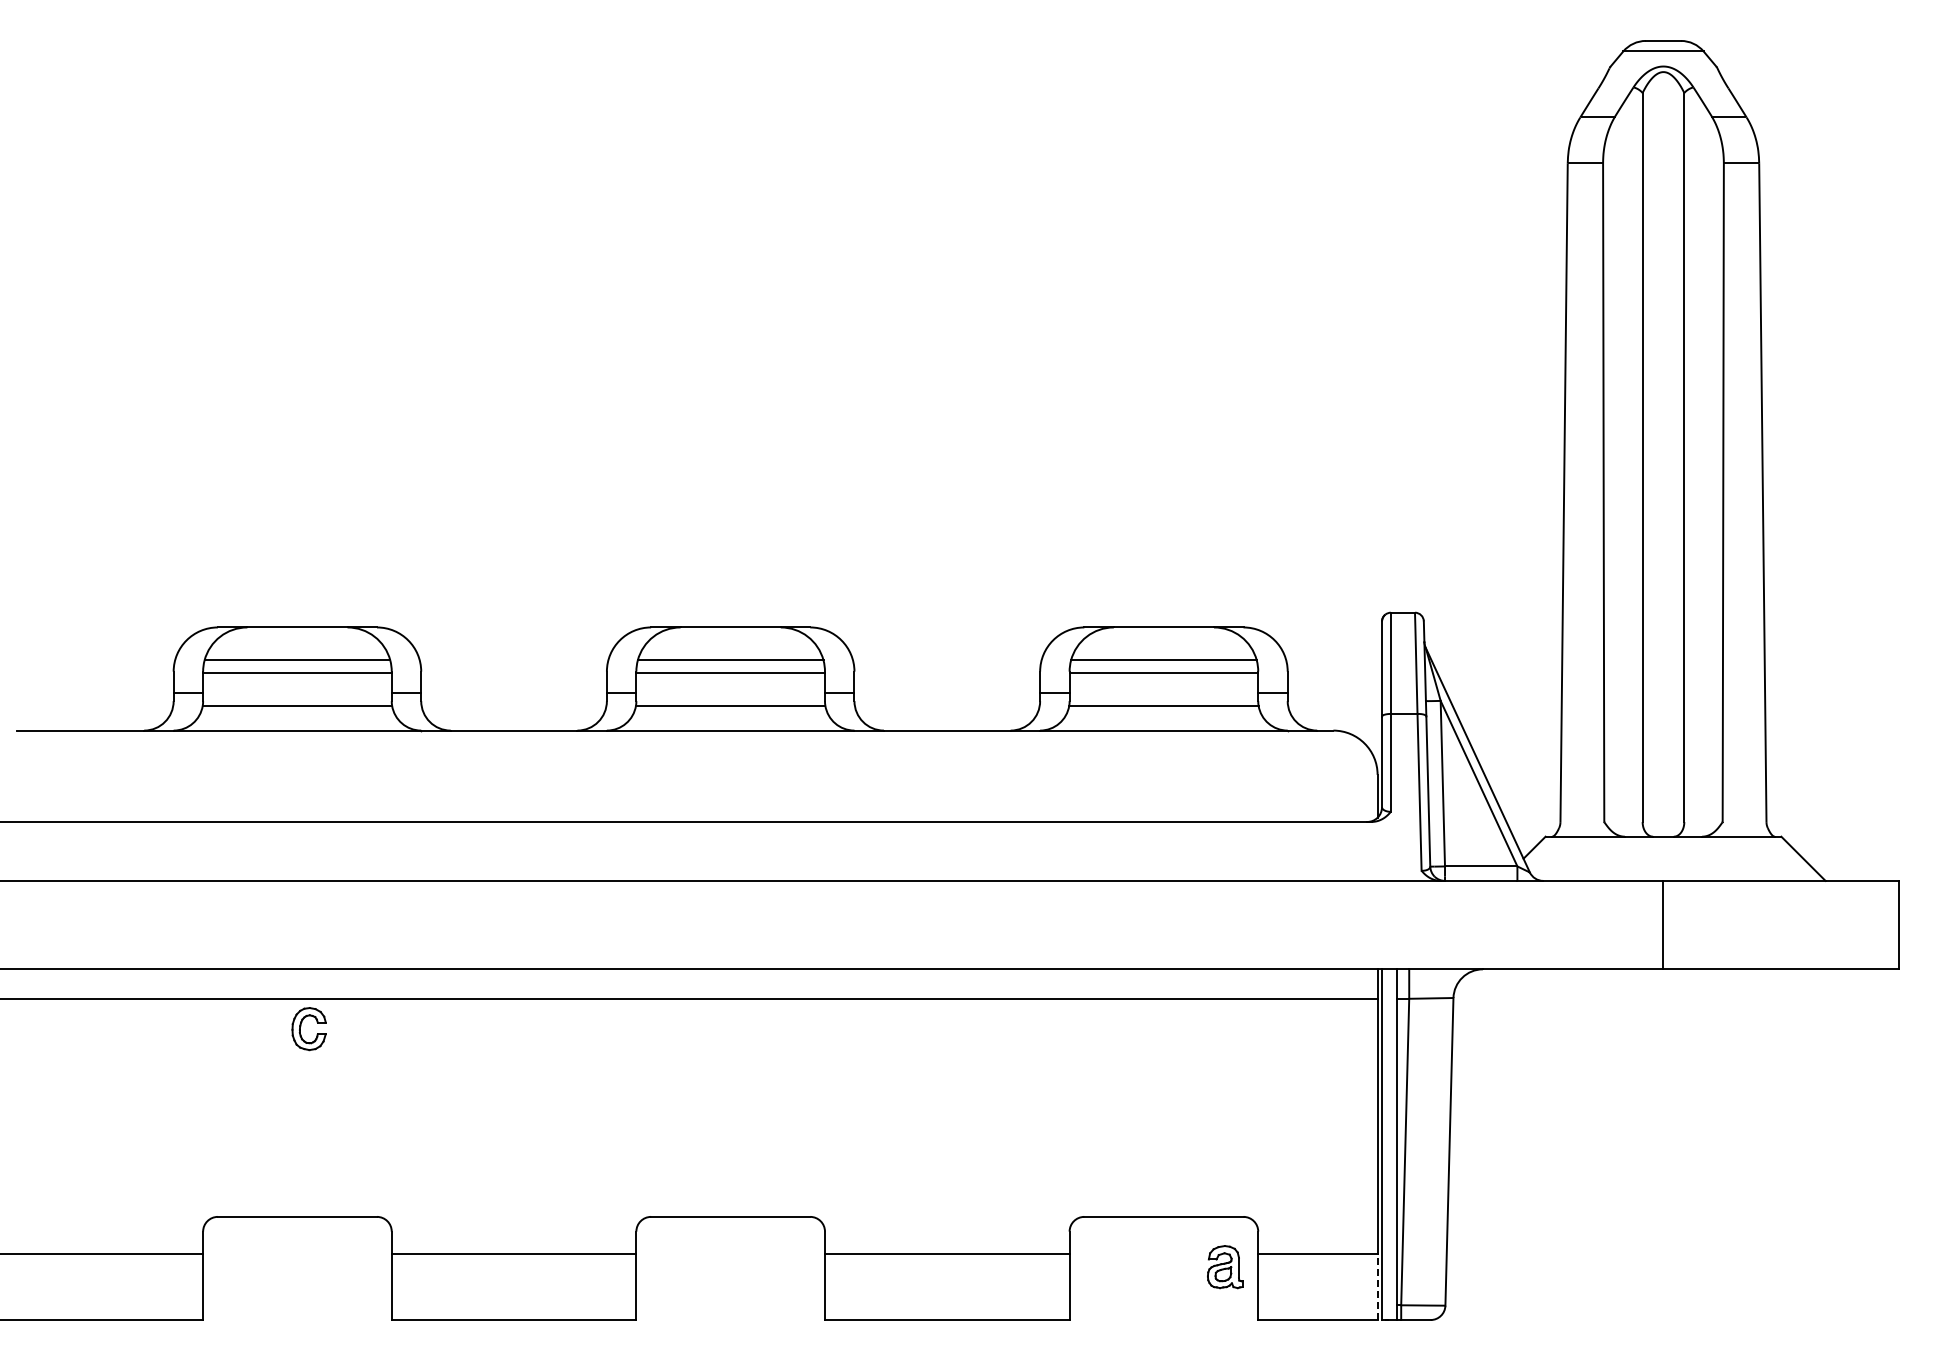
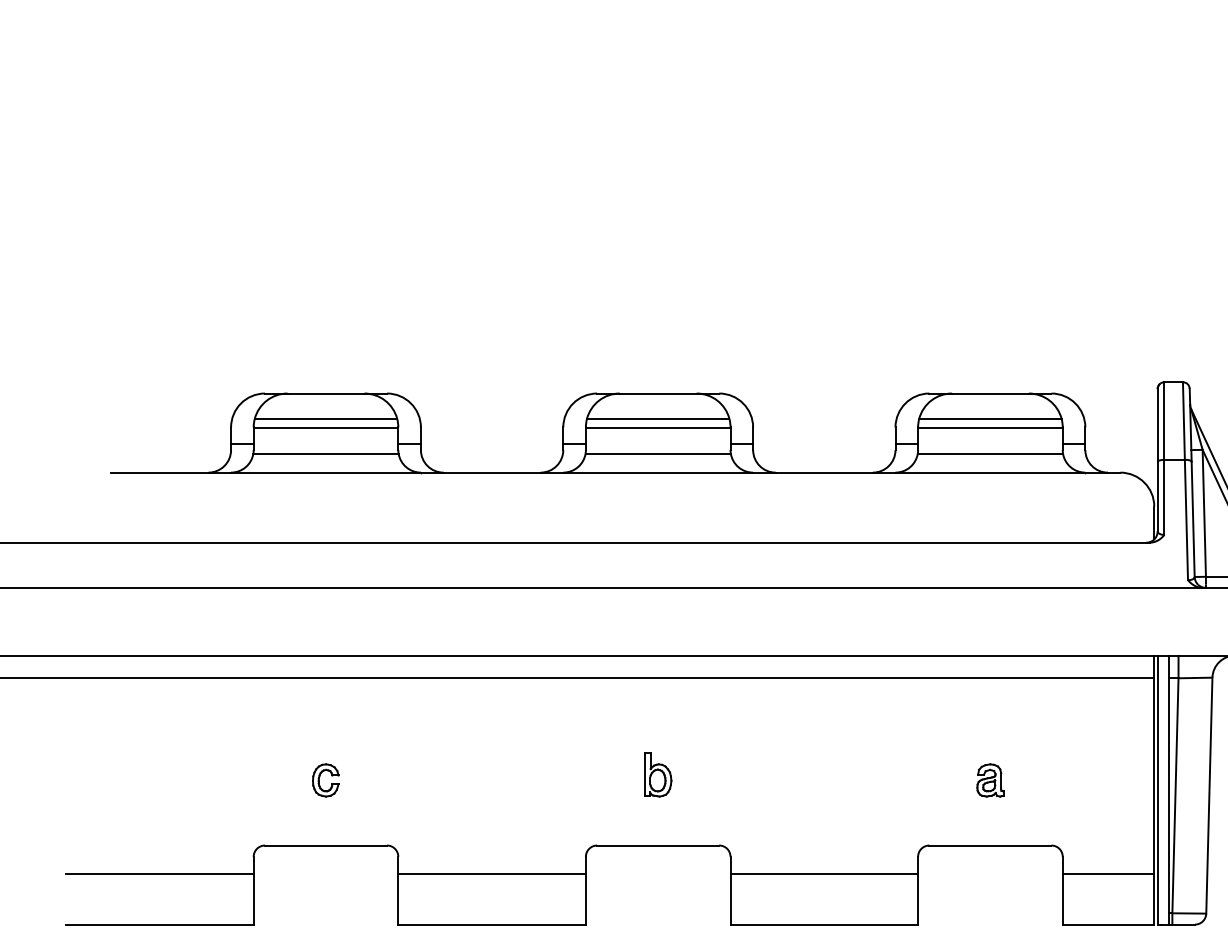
part: (301, 1026) -> (319, 778), moved
part: (730, 1125) -> (658, 775), added
part: (1225, 1267) -> (990, 780), moved
line: (1377, 1286) -> (1154, 898), dashed -> solid

